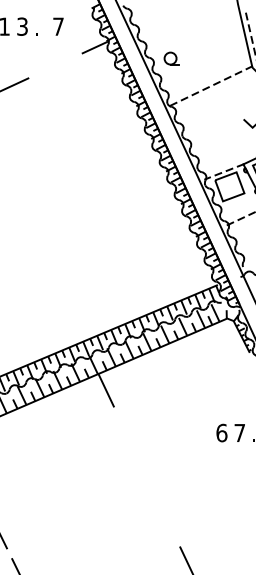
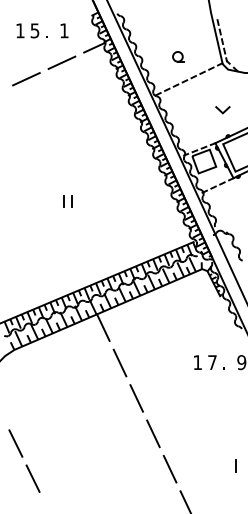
text: (23, 26) -> (35, 30), 3 -> 5
text: (58, 26) -> (64, 30), 7 -> 1
part: (171, 58) -> (178, 56), moved
line: (54, 65) -> (61, 62), added
part: (62, 235) -> (67, 201), added
line: (125, 432) -> (119, 362), added
text: (221, 432) -> (197, 362), 6 -> 1
line: (146, 477) -> (136, 398), added
line: (167, 519) -> (153, 433), added

